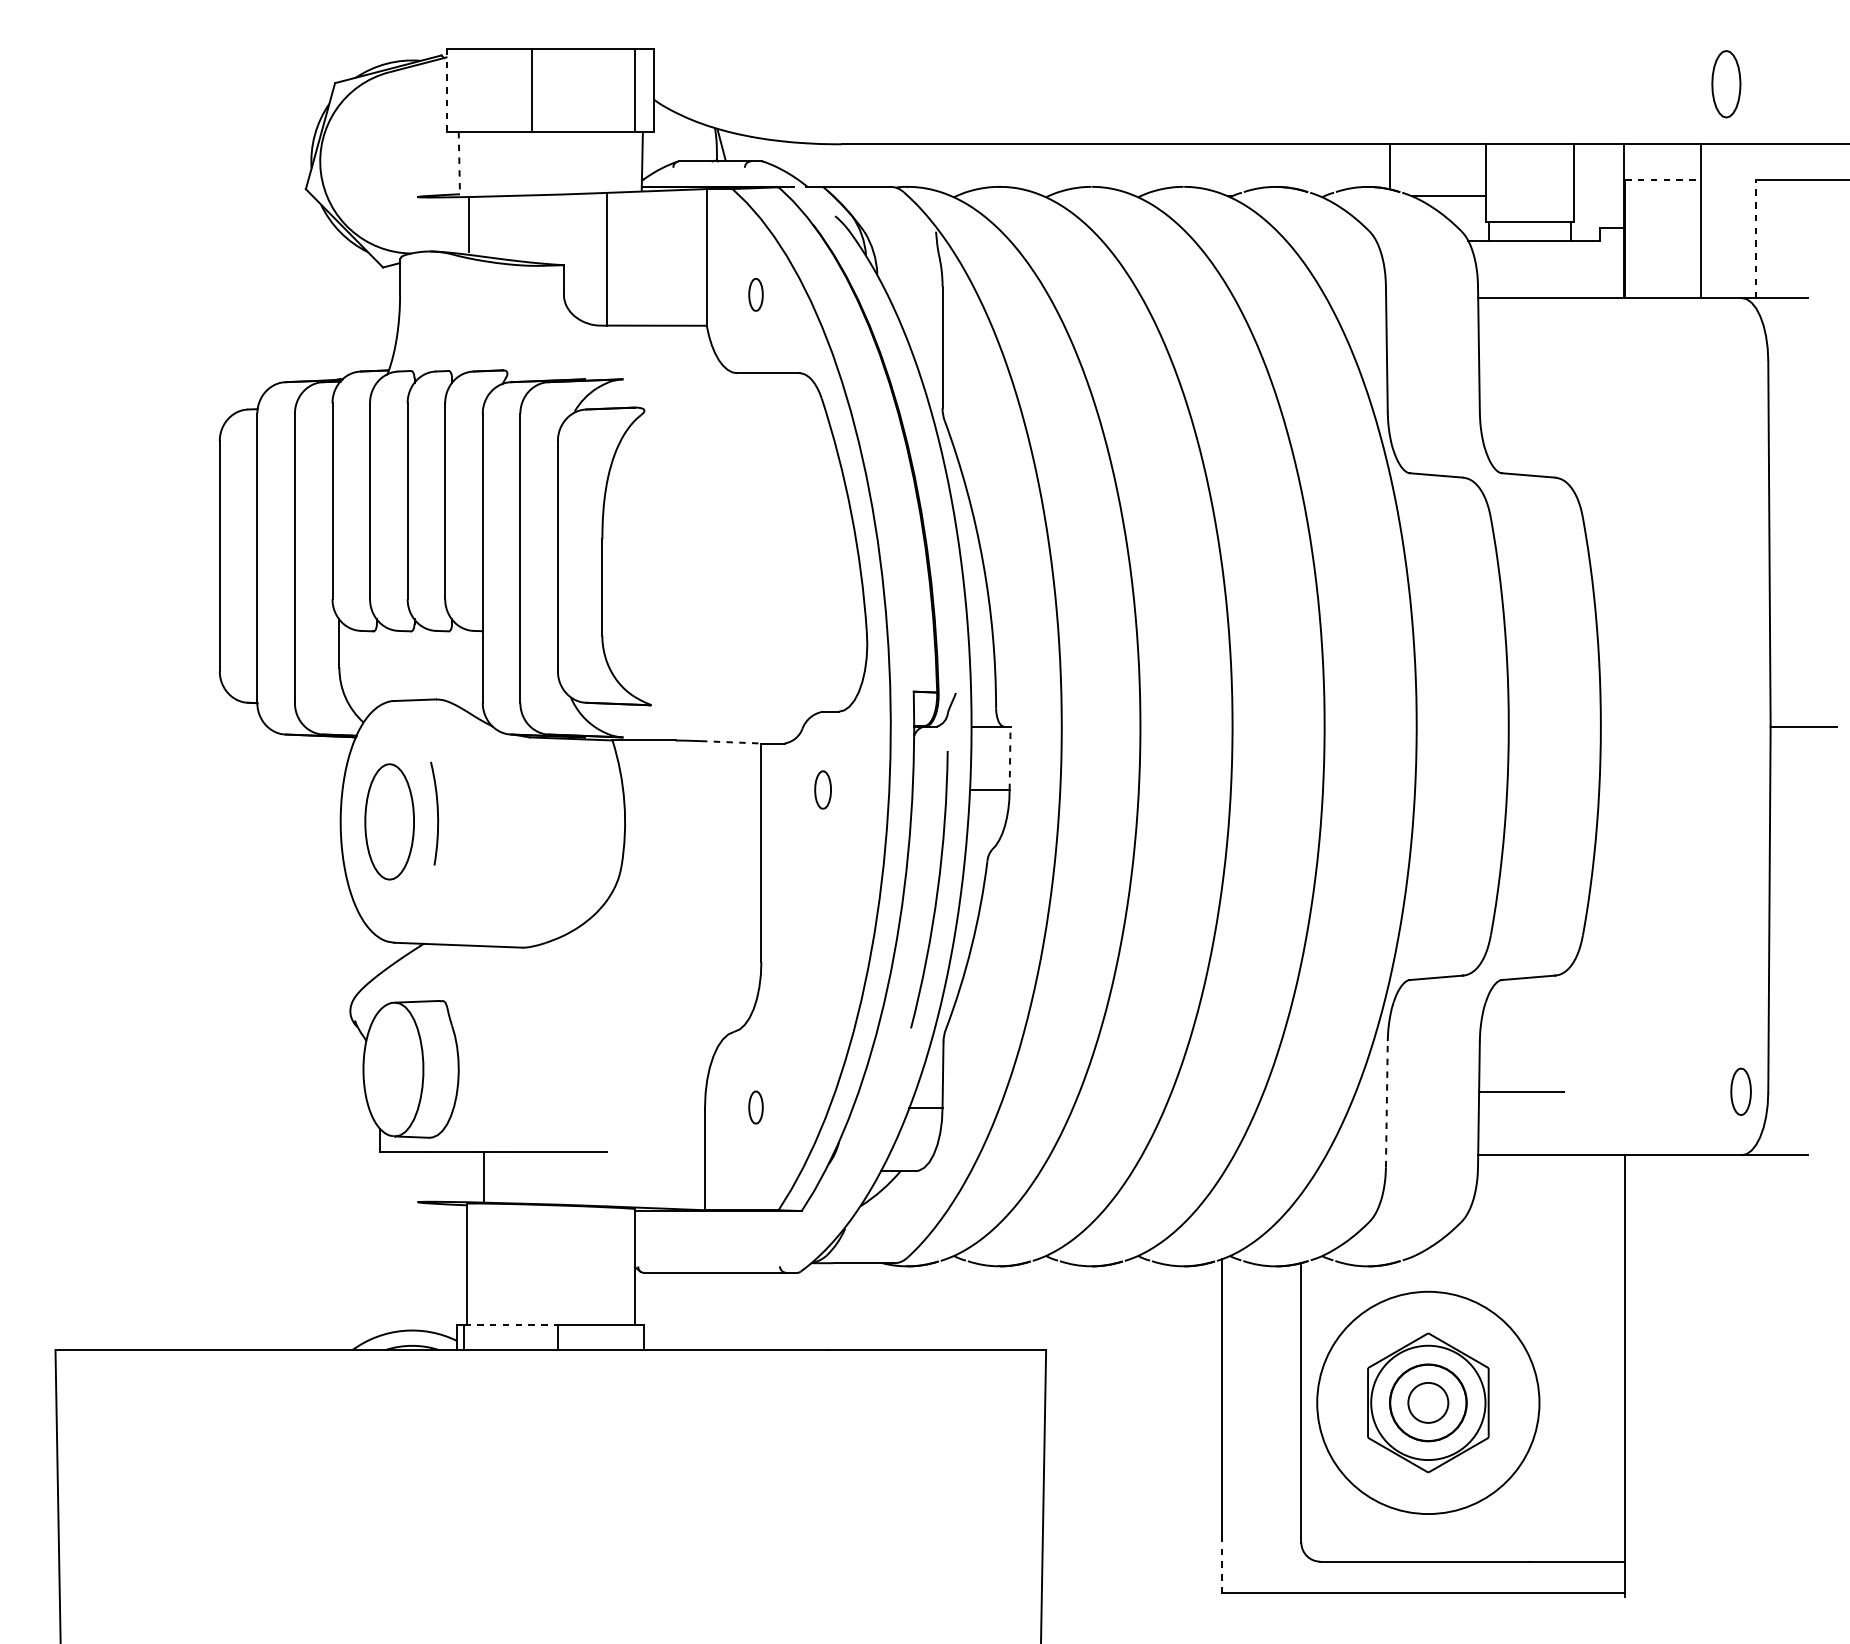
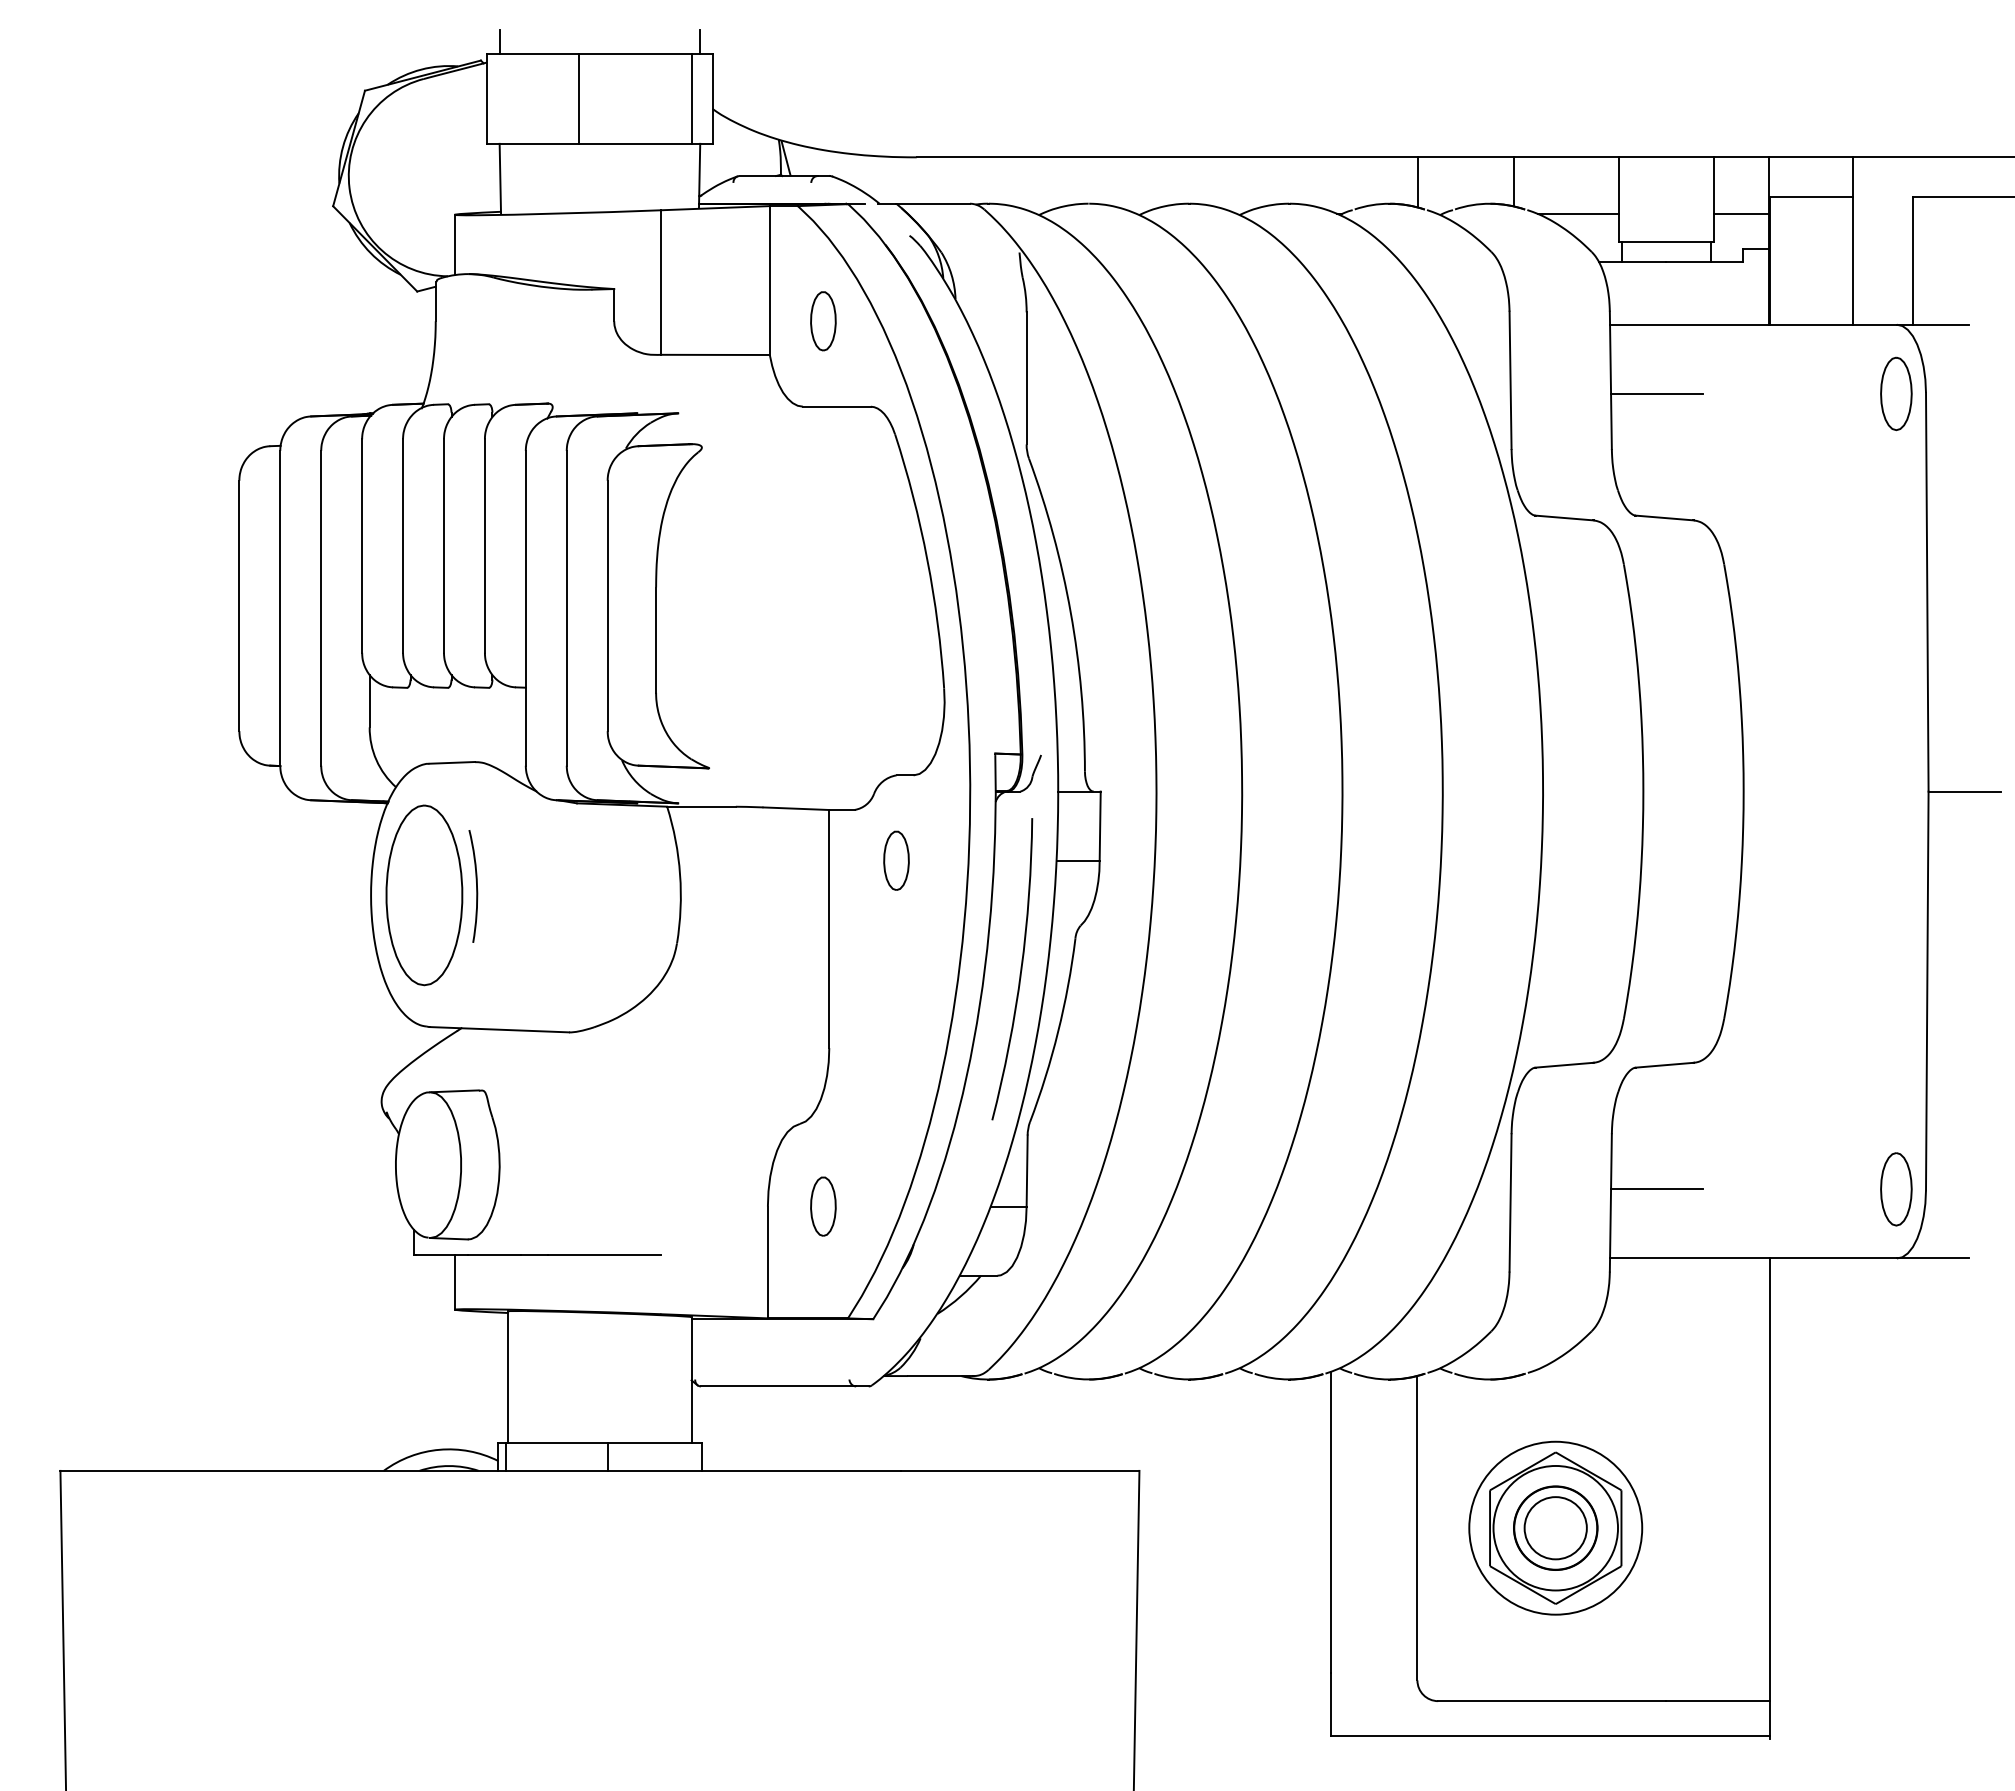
line: (458, 37) -> (499, 41), added
line: (643, 37) -> (700, 41), added
part: (1726, 83) -> (1896, 393), moved
line: (447, 90) -> (487, 98), dashed -> solid
line: (459, 163) -> (500, 178), dashed -> solid
line: (1302, 167) -> (1418, 182), added
line: (1664, 180) -> (1812, 196), dashed -> solid
line: (1598, 196) -> (1741, 214), added
line: (468, 224) -> (454, 244), moved
line: (1755, 239) -> (1912, 260), dashed -> solid
part: (756, 295) -> (823, 321), size x1.67
line: (1521, 361) -> (1657, 393), added
line: (731, 742) -> (796, 808), dashed -> solid
line: (1010, 758) -> (1100, 826), dashed -> solid
part: (823, 789) -> (896, 860), size x1.43
part: (389, 822) -> (424, 895), size x1.43
part: (1741, 1091) -> (1896, 1189), size x1.43
line: (1386, 1103) -> (1510, 1202), dashed -> solid
part: (756, 1107) -> (823, 1206), size x1.67
line: (483, 1177) -> (454, 1282), moved
line: (510, 1325) -> (556, 1443), dashed -> solid
circle: (1428, 1402) -> (1555, 1527), size x0.71
circle: (1428, 1403) -> (1555, 1528), size x1.43
line: (1221, 1564) -> (1330, 1704), dashed -> solid

